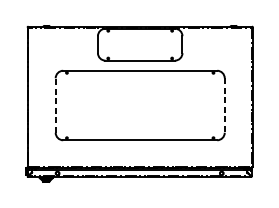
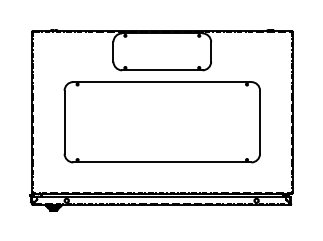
line: (55, 104) -> (64, 121), dashed -> solid
line: (225, 105) -> (260, 122), dashed -> solid

